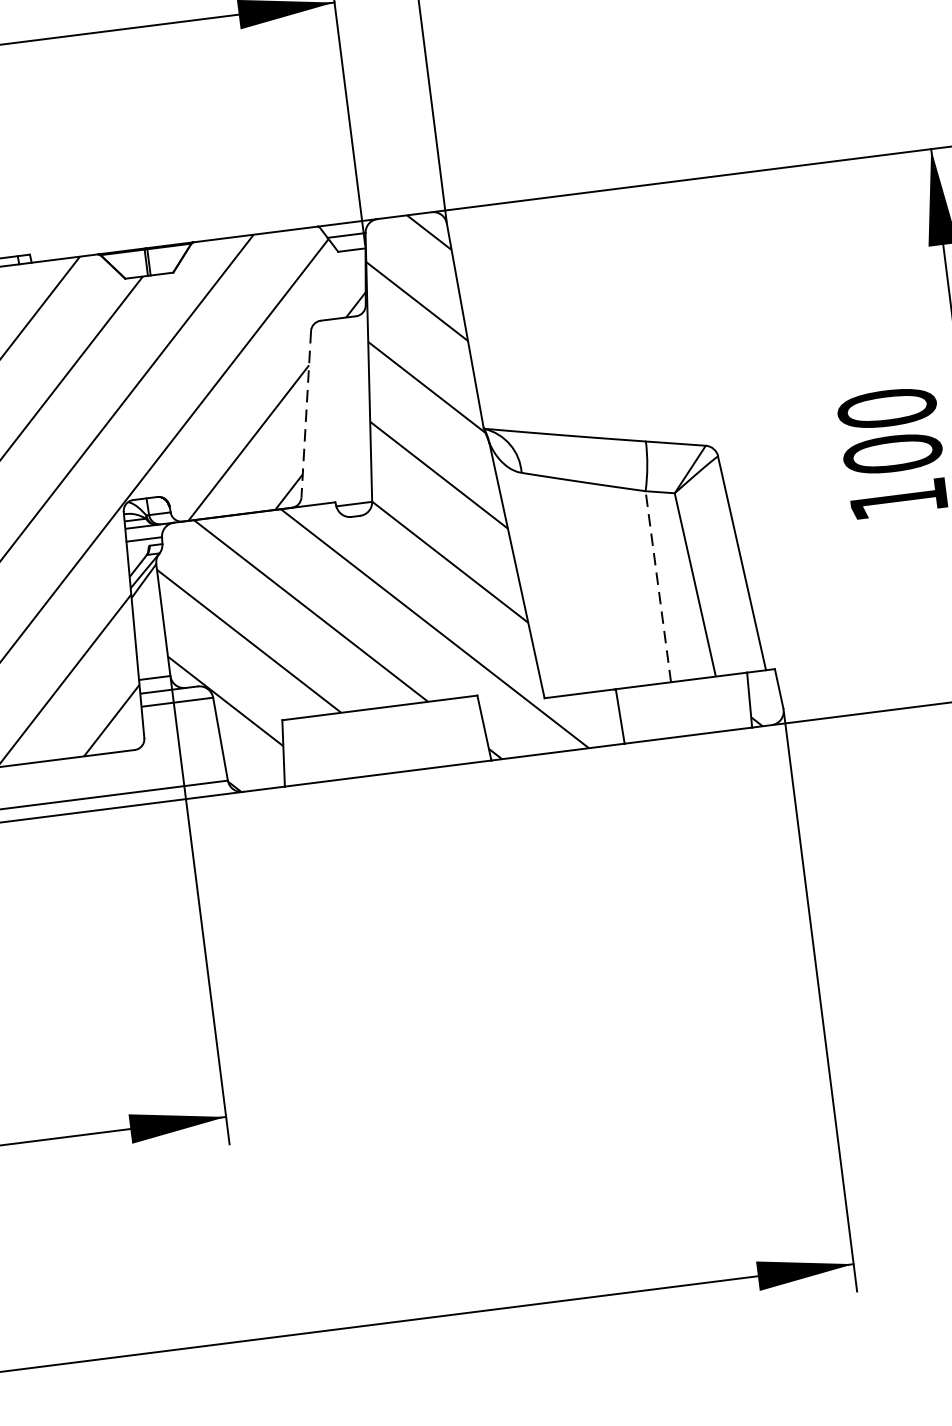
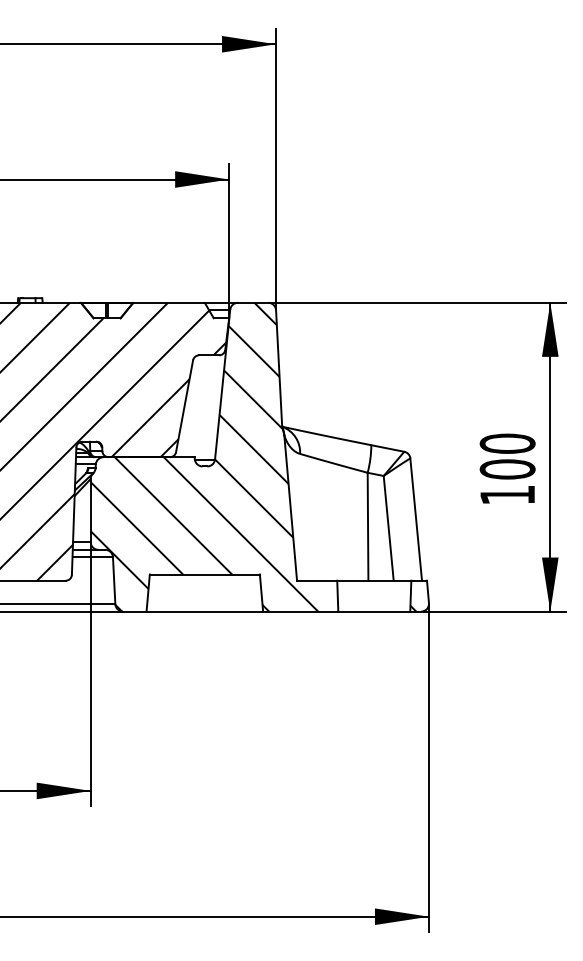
line: (306, 414) -> (184, 406), dashed -> solid
line: (659, 586) -> (368, 526), dashed -> solid

